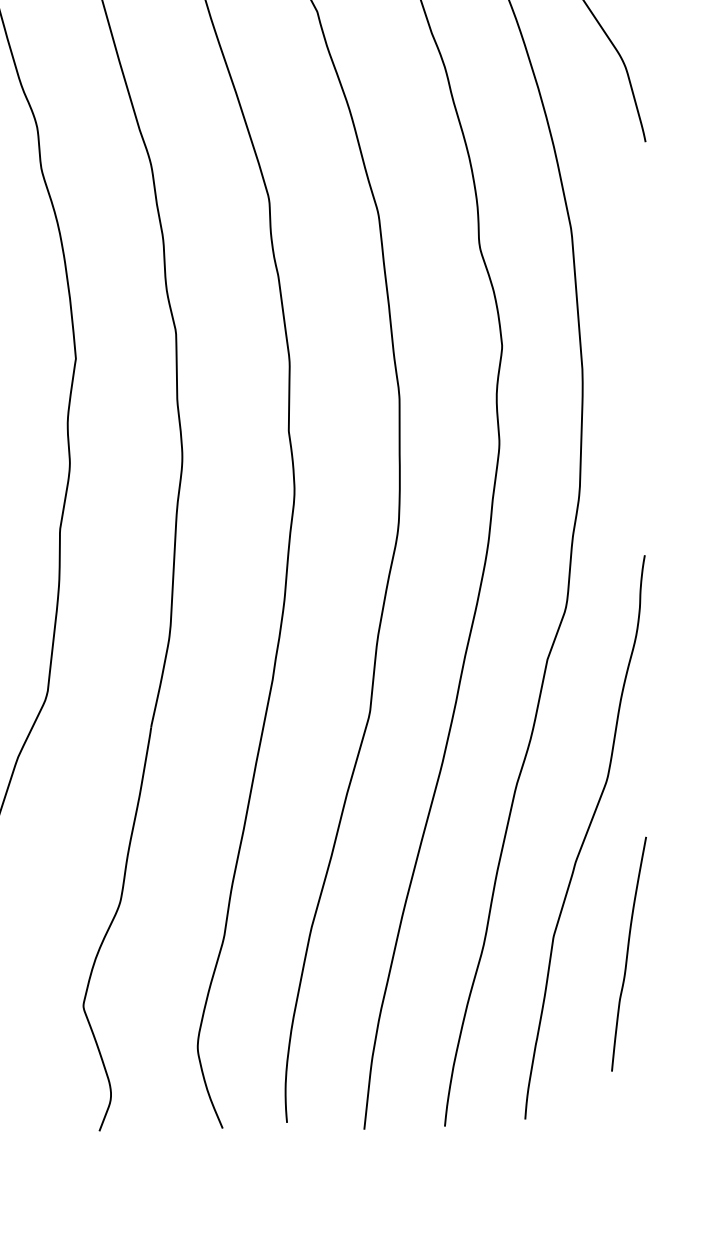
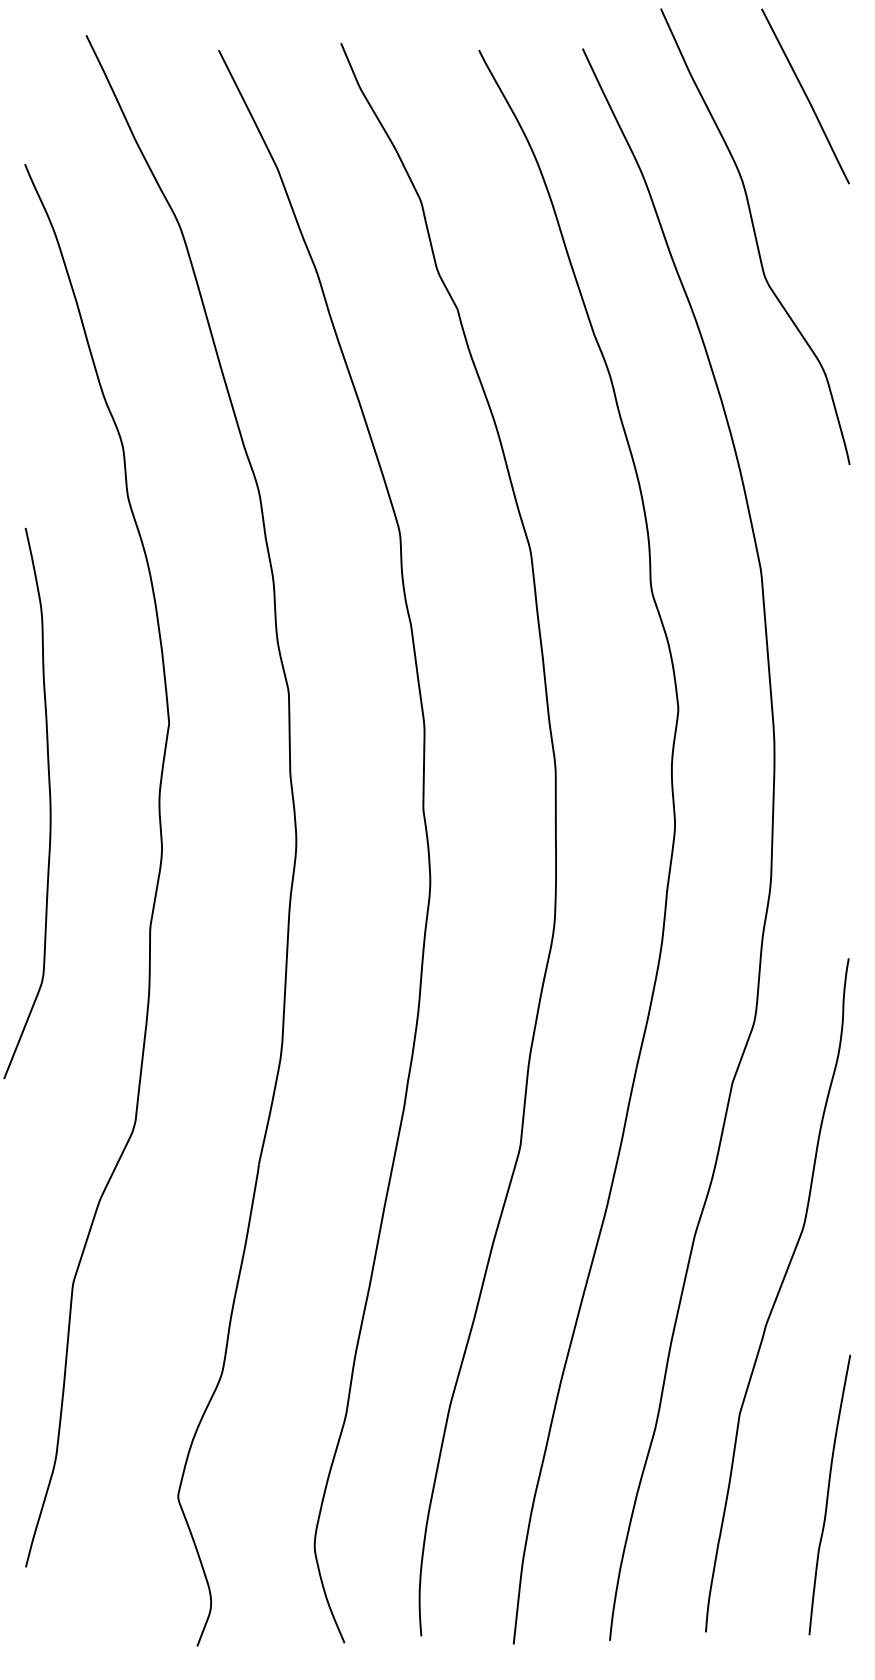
curve: (627, 953) -> (828, 1494), moved

